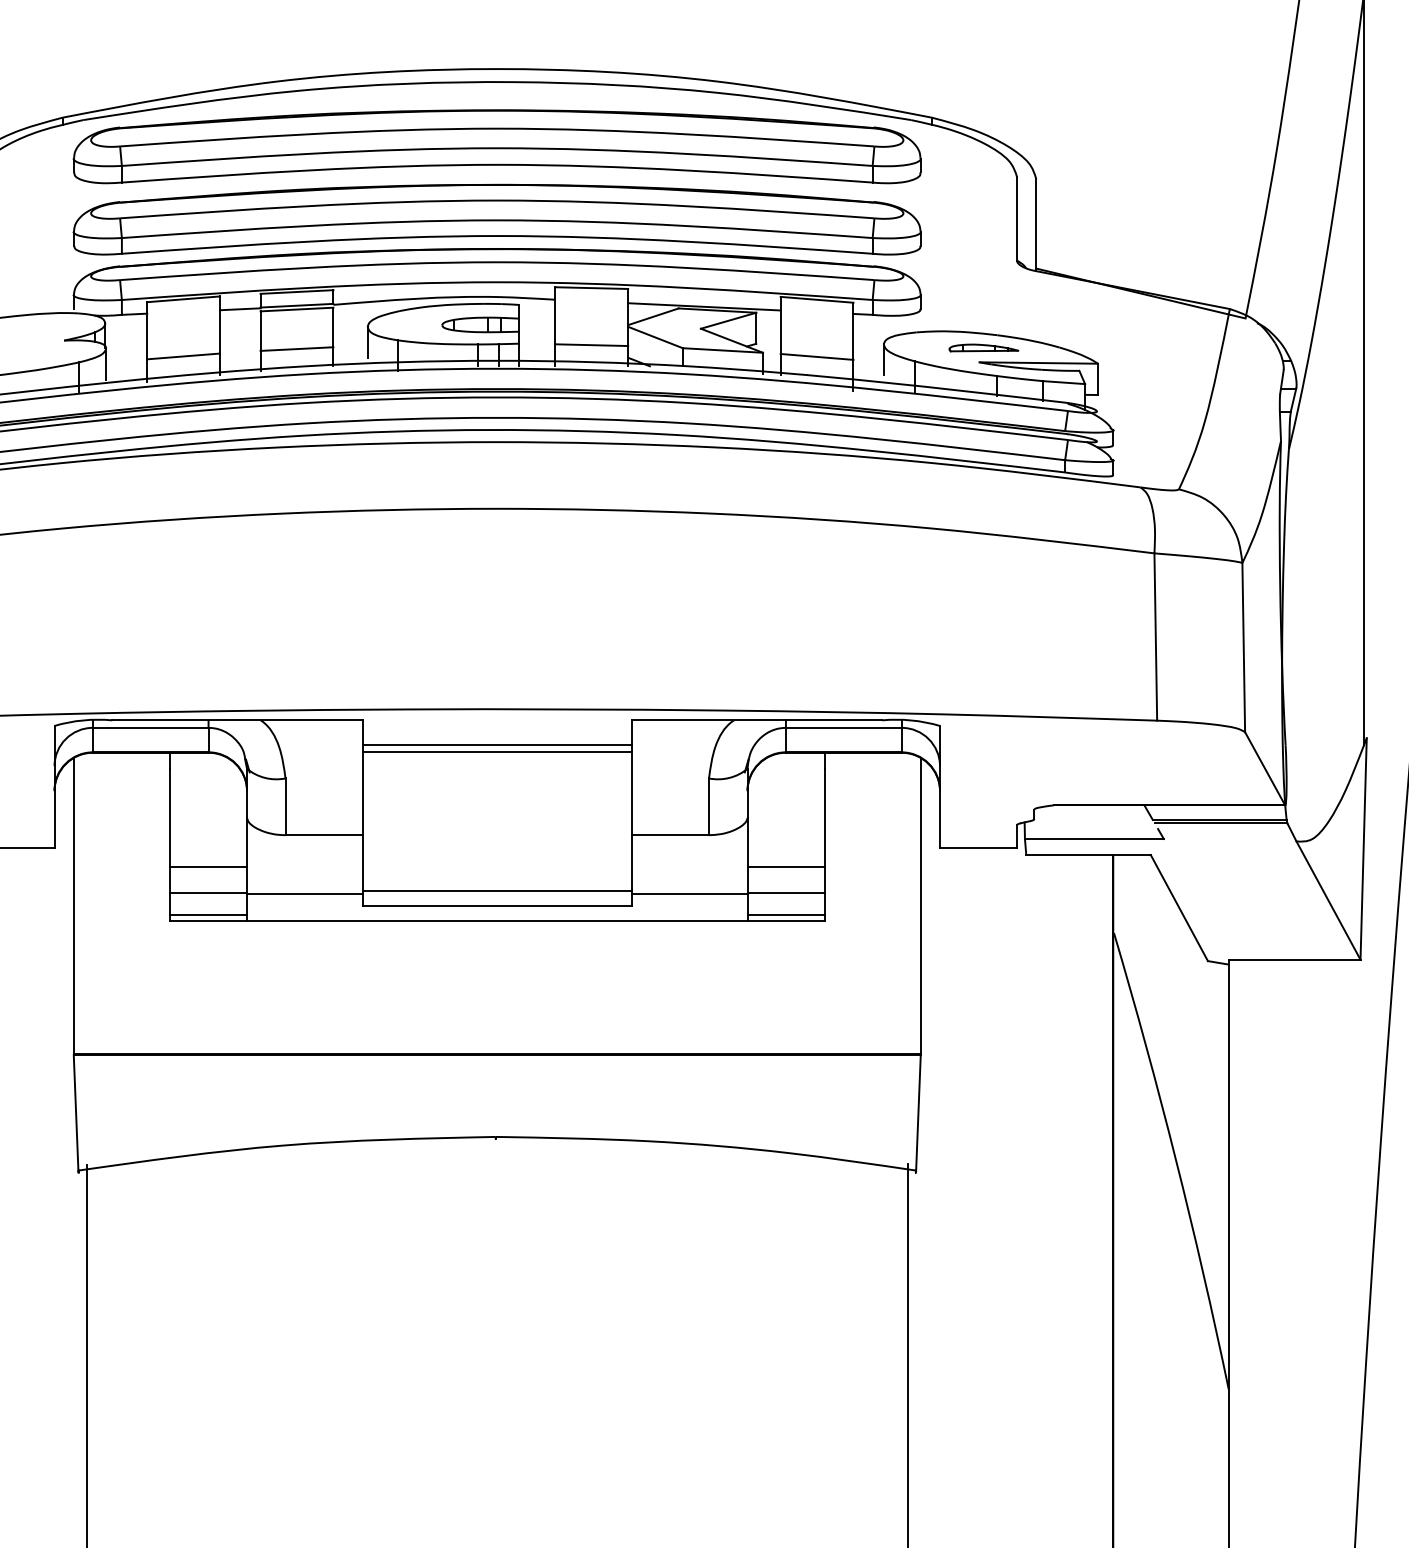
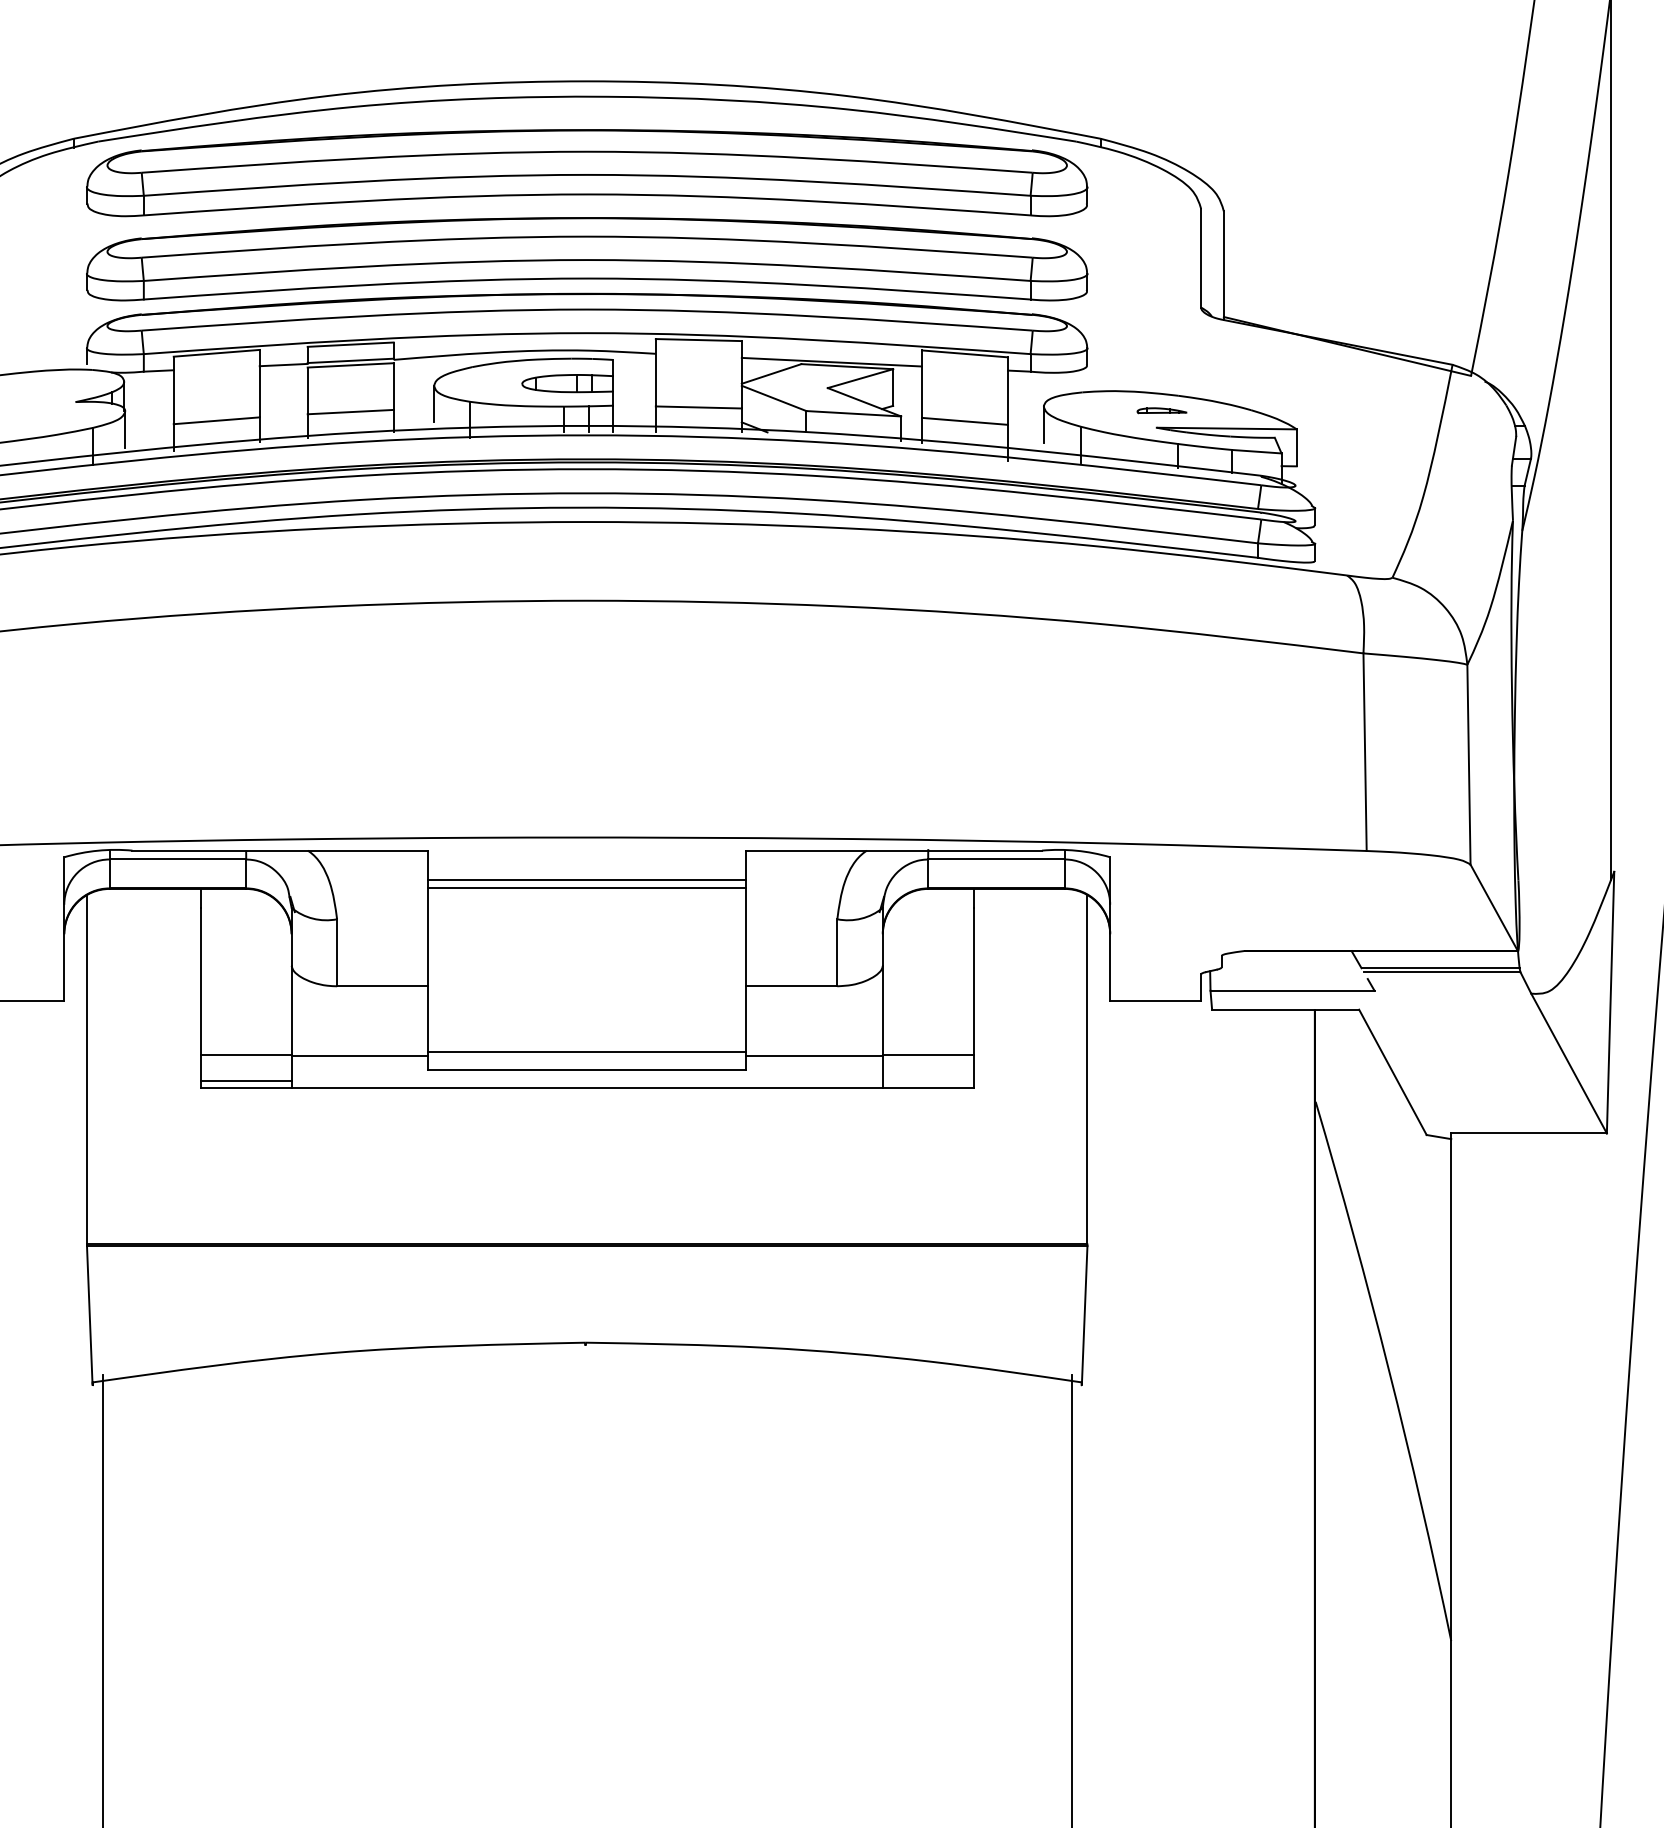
part: (983, 347) -> (1161, 410), size x0.6
line: (207, 867) -> (245, 1024), removed
line: (785, 867) -> (927, 1024), removed
line: (785, 914) -> (927, 1080), removed

